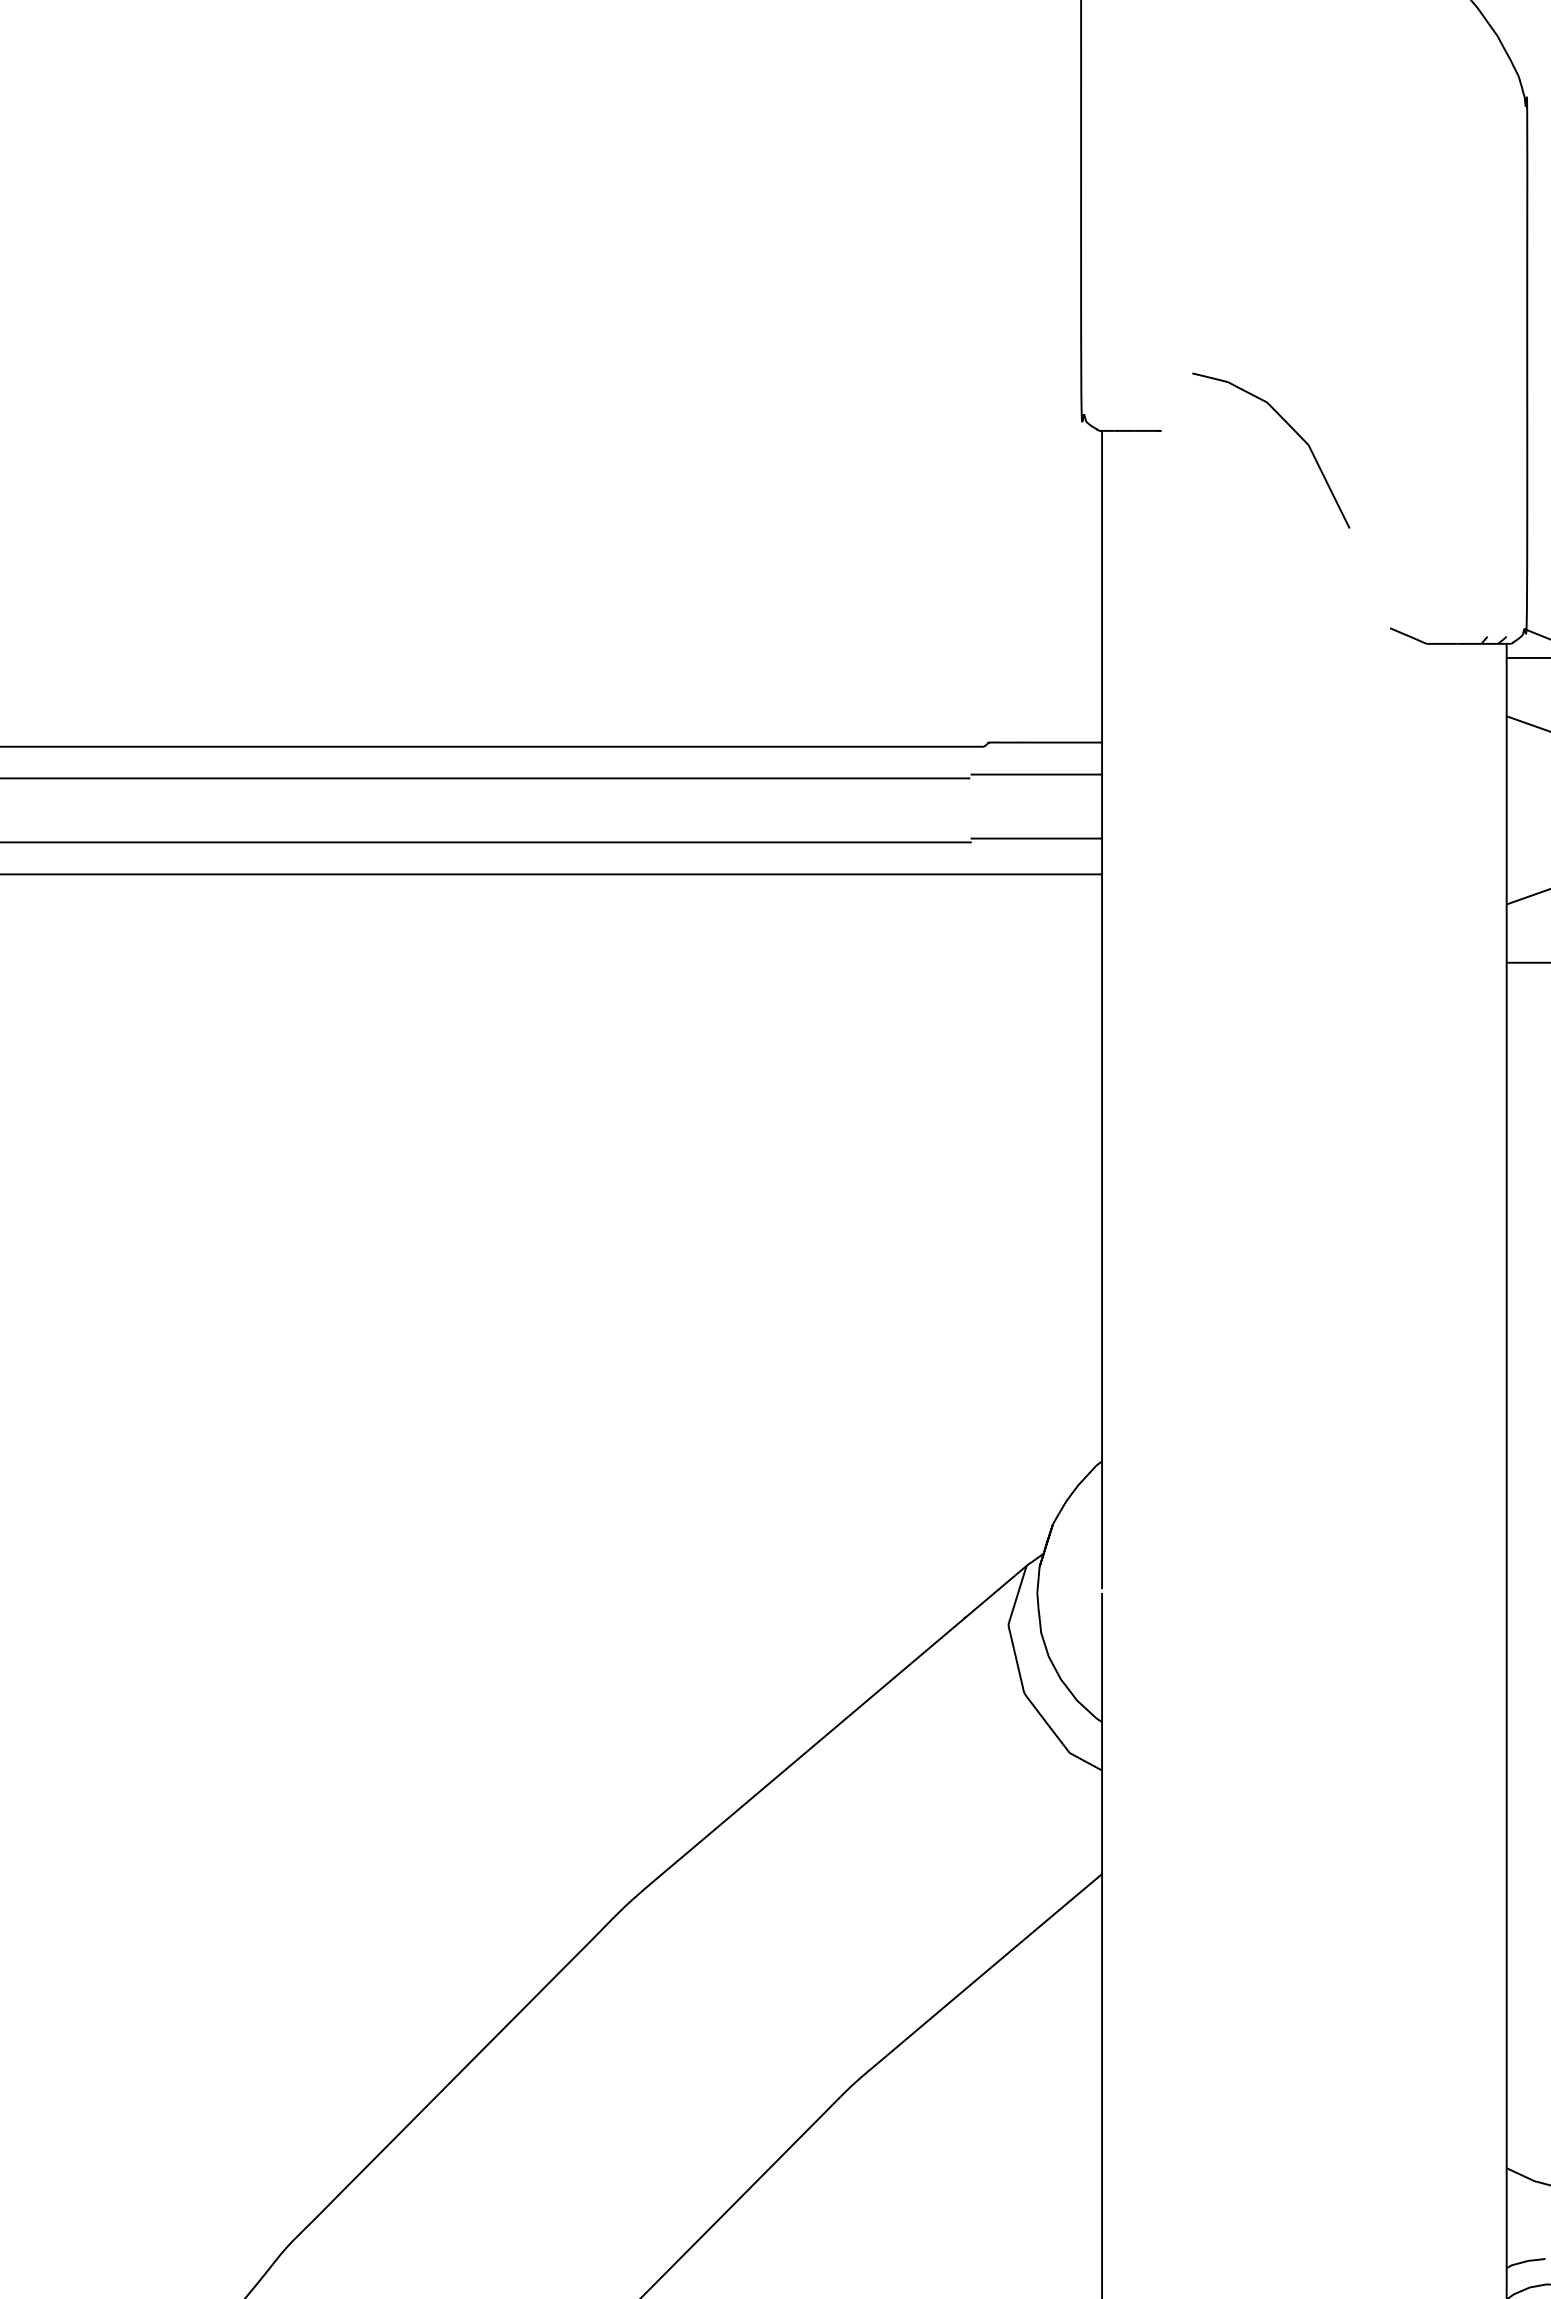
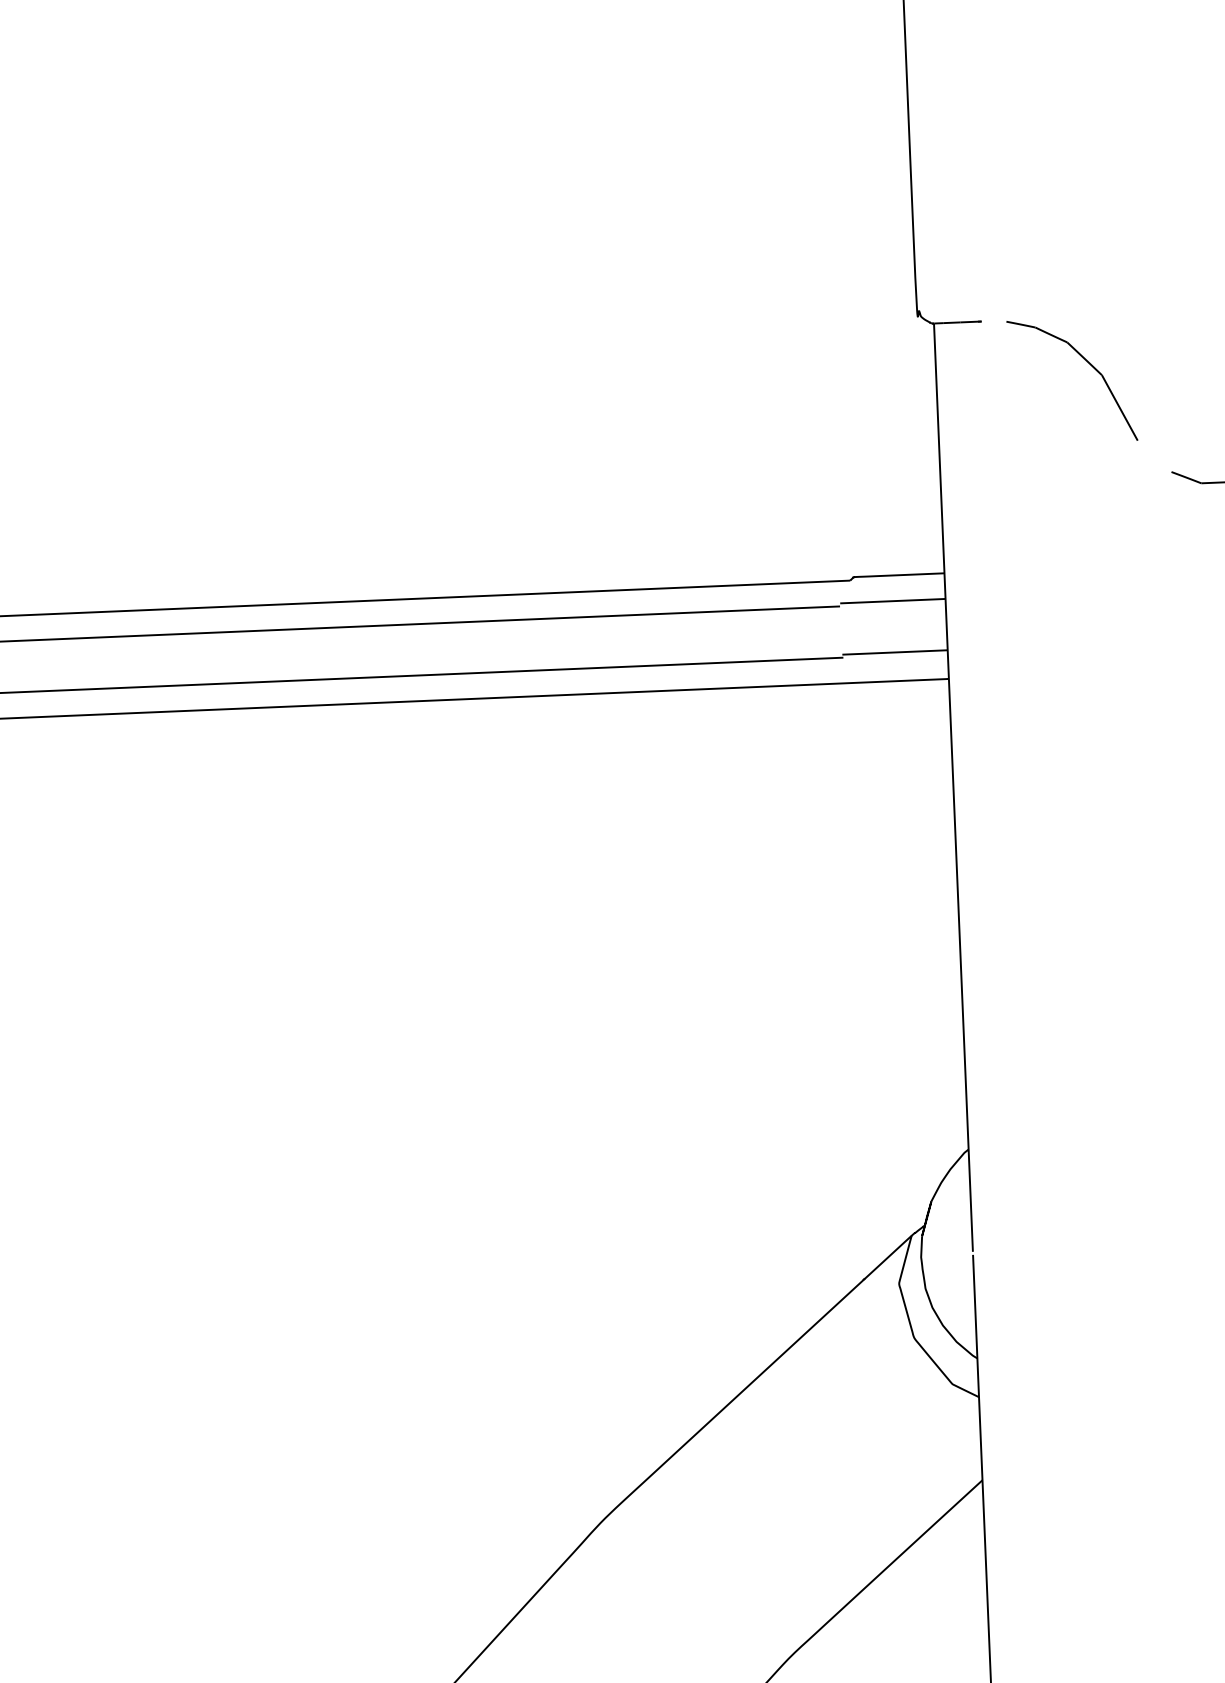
part: (1292, 429) -> (1088, 363), moved

